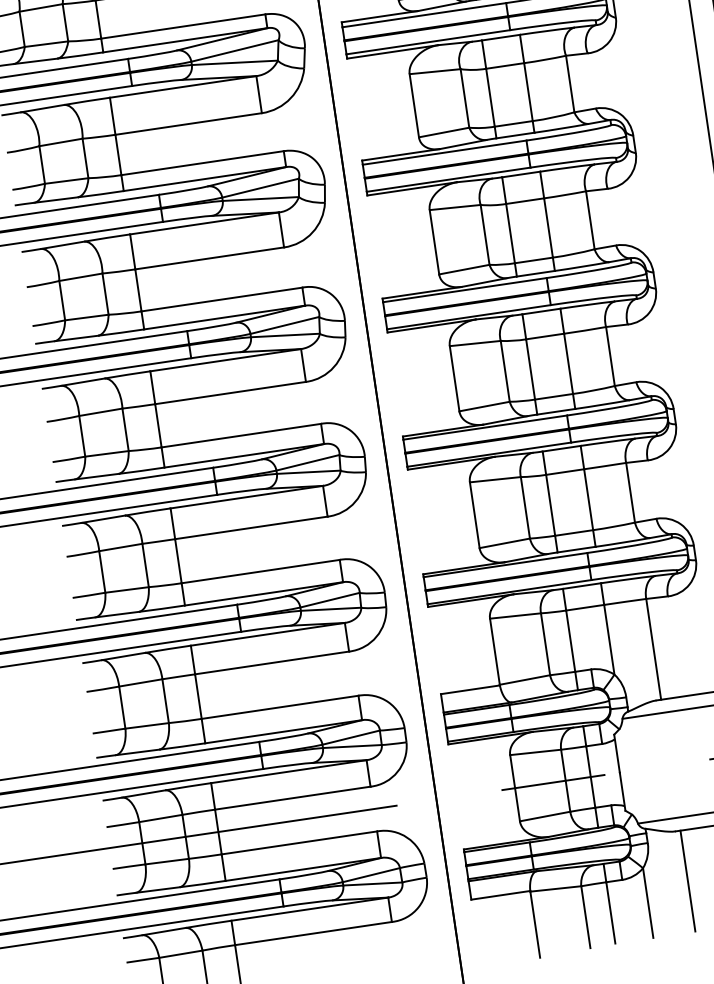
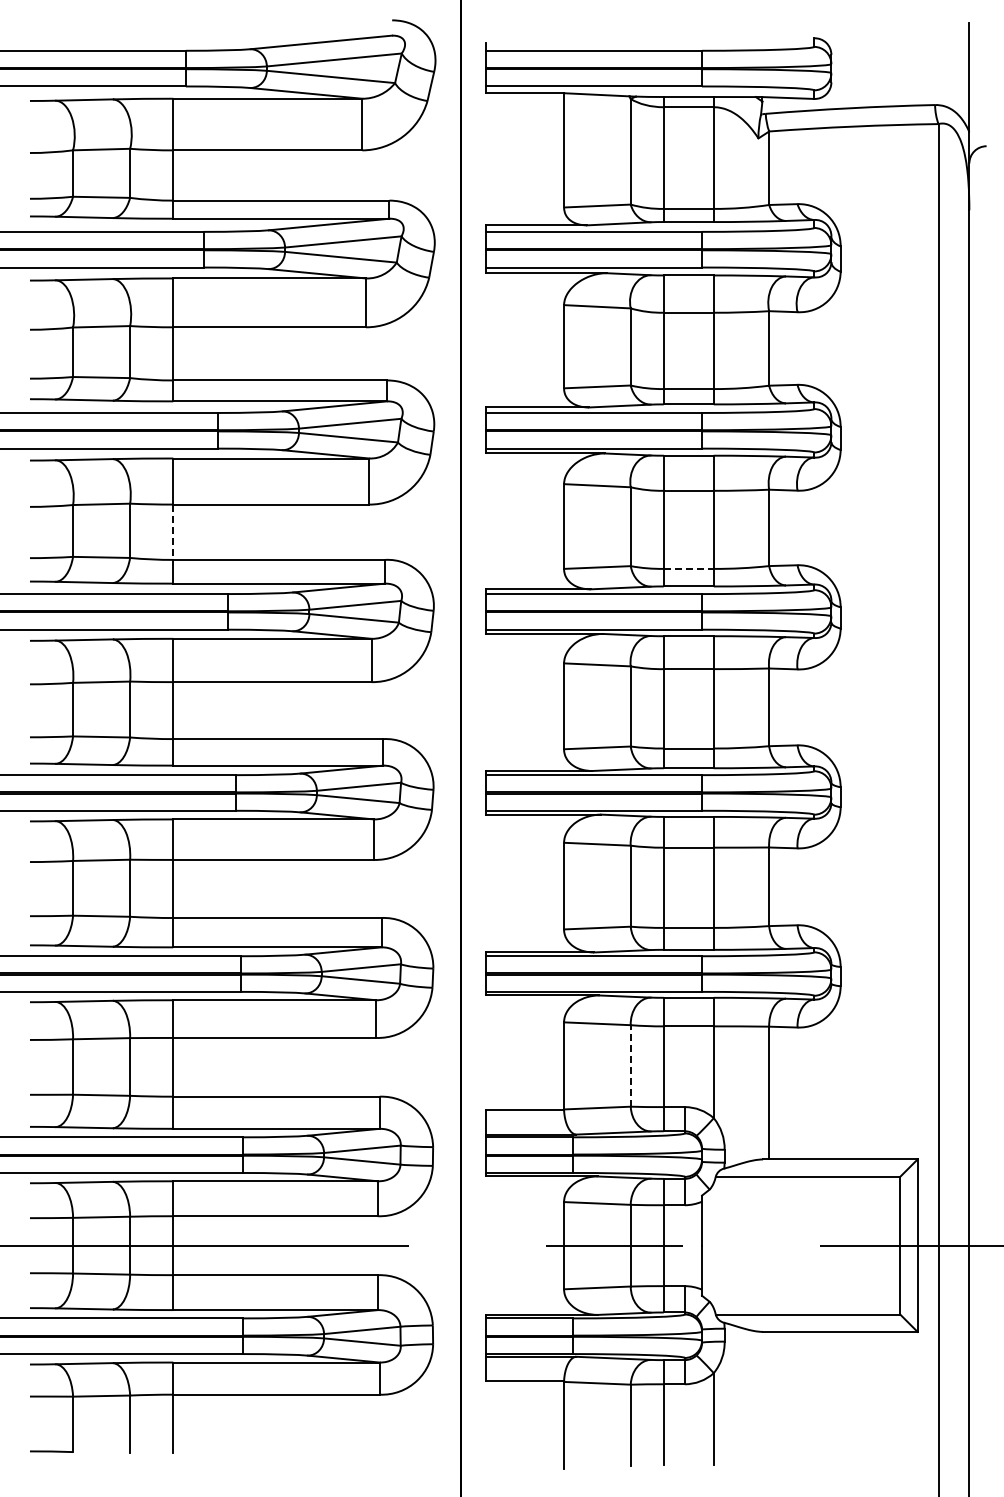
line: (534, 260) -> (689, 568), solid -> dashed
line: (138, 290) -> (173, 532), solid -> dashed
line: (545, 643) -> (630, 1065), solid -> dashed
line: (688, 880) -> (769, 1397), removed

